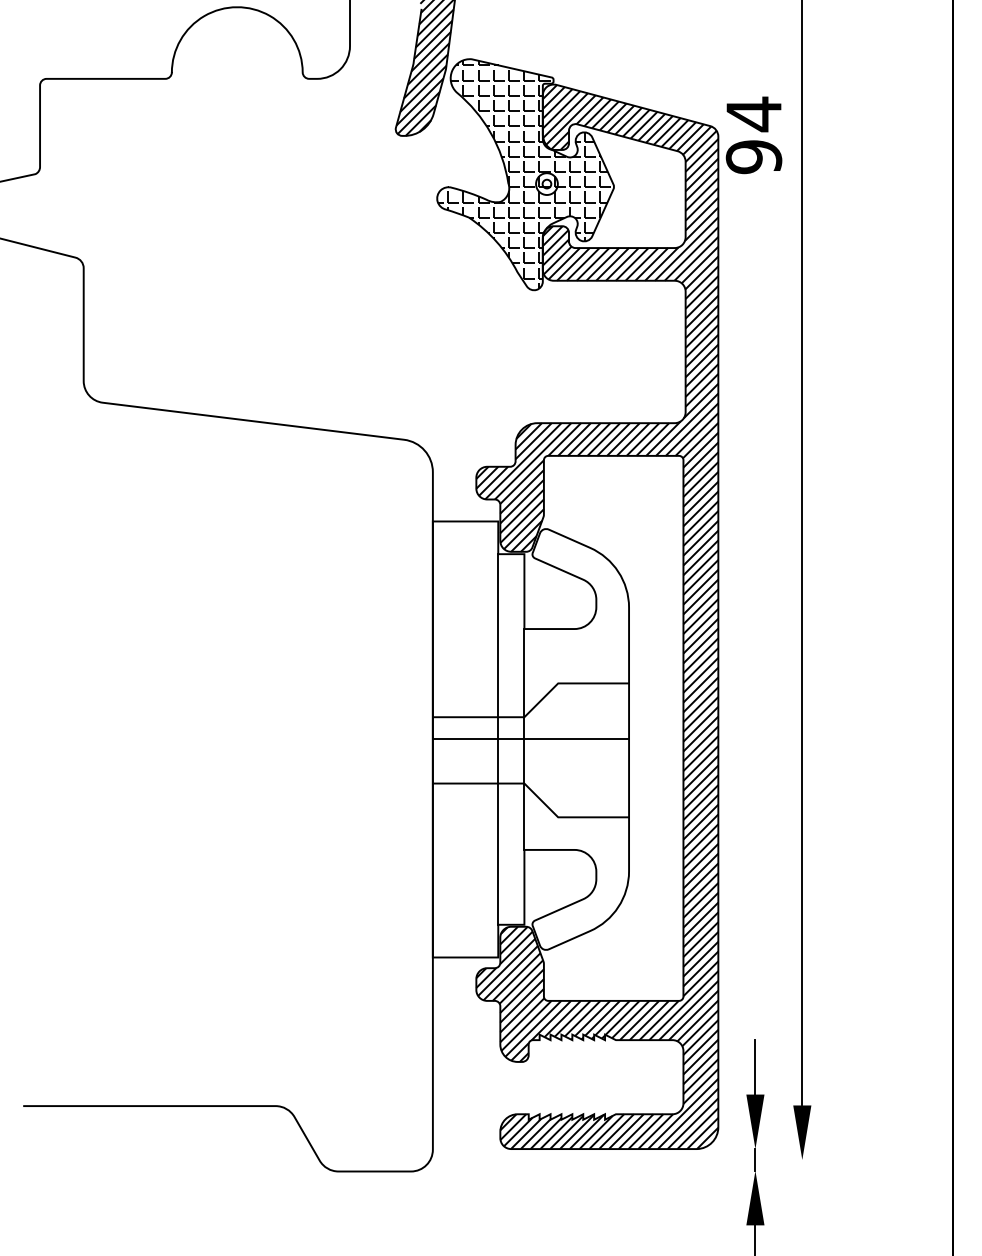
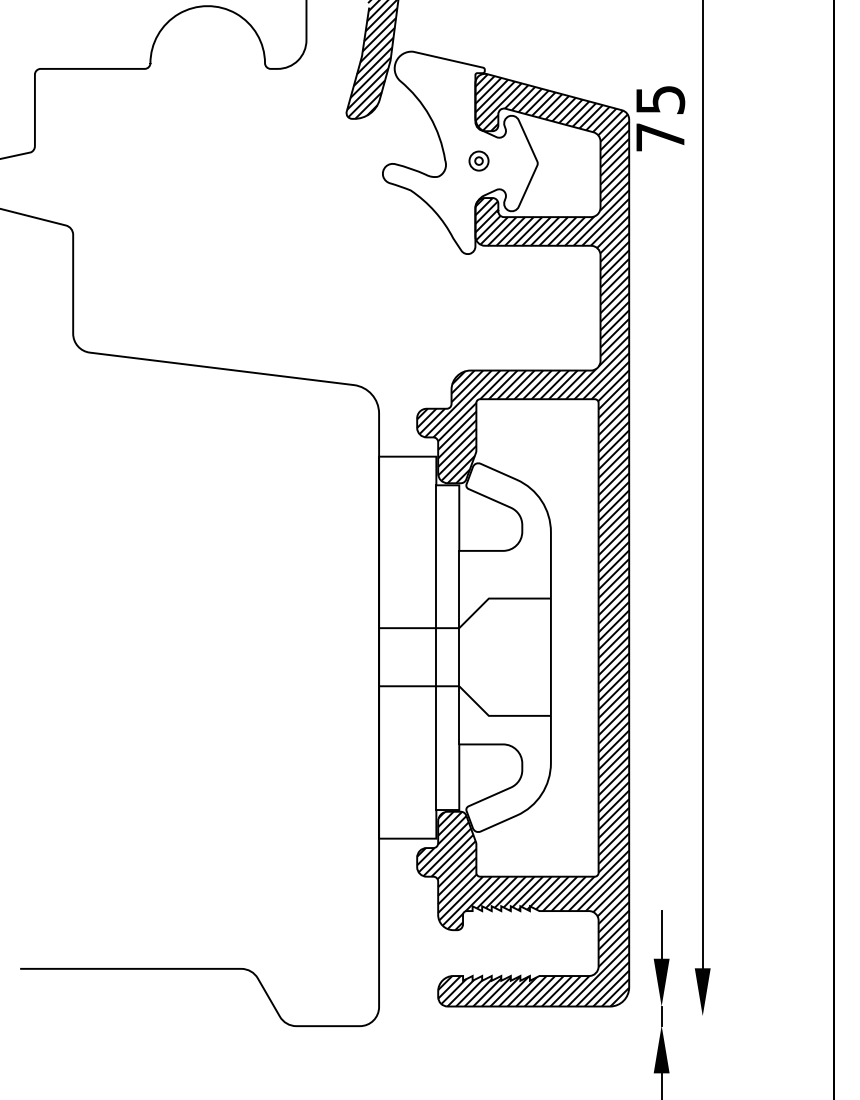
text: (753, 135) -> (659, 118), 94 -> 75
hatch: (524, 174) -> (459, 152), removed
line: (530, 739) -> (464, 647), removed

